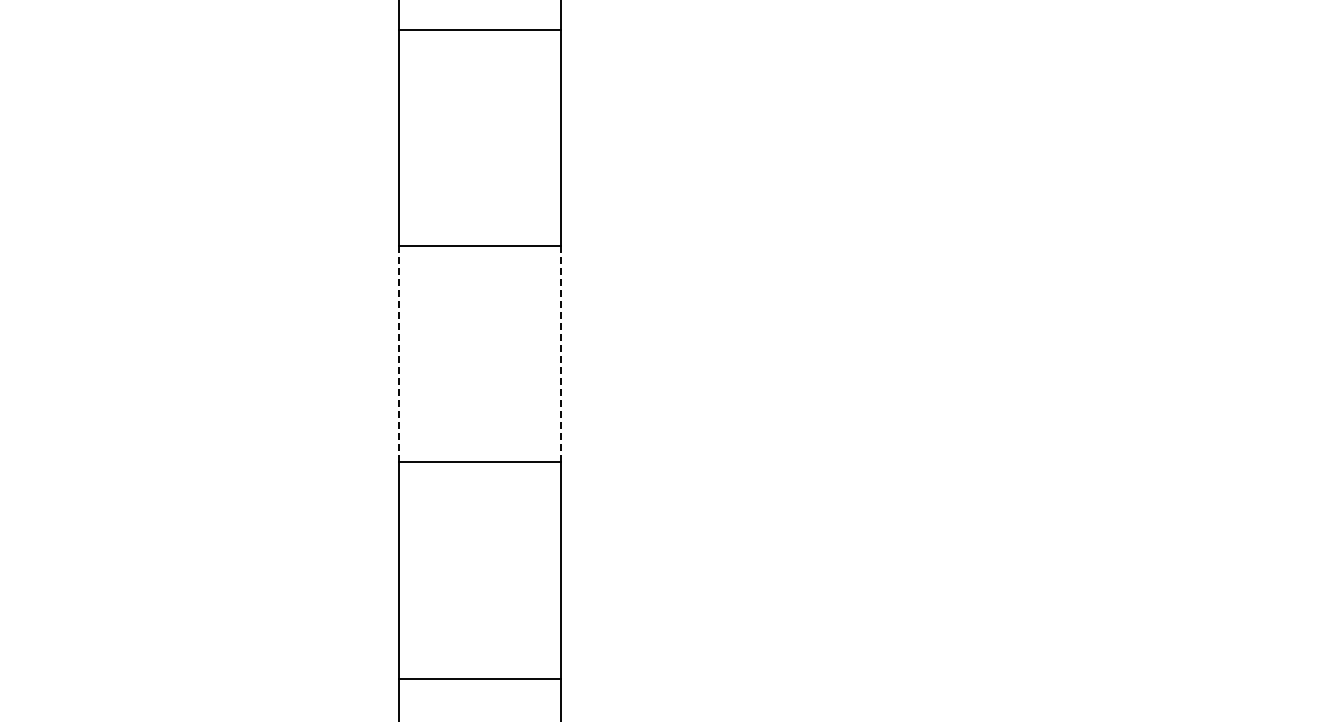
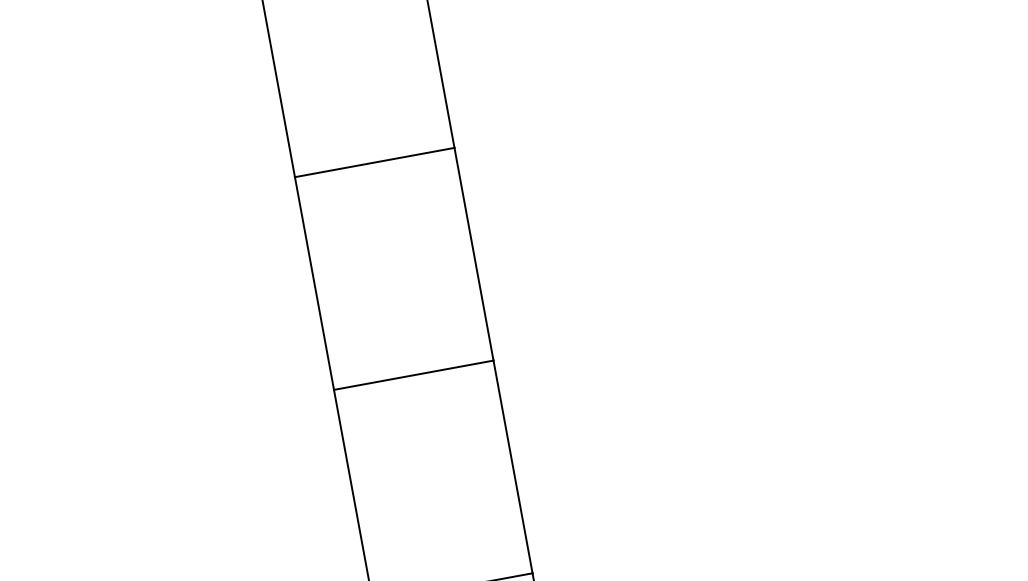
line: (560, 353) -> (473, 253), dashed -> solid
line: (398, 354) -> (314, 283), dashed -> solid

